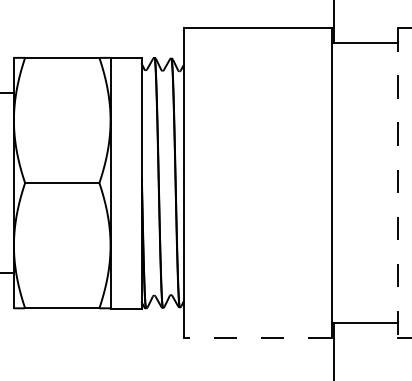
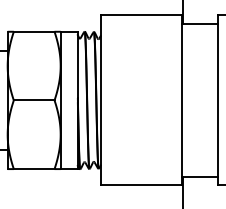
line: (398, 183) -> (218, 100), dashed -> solid
line: (256, 338) -> (140, 185), dashed -> solid

